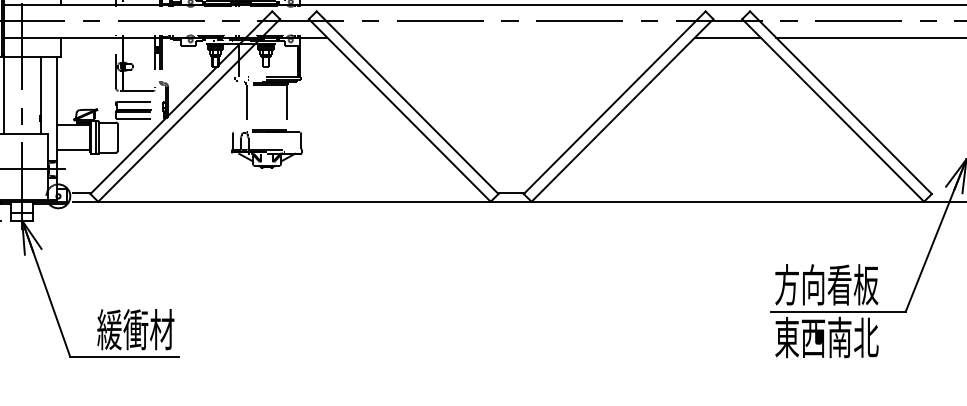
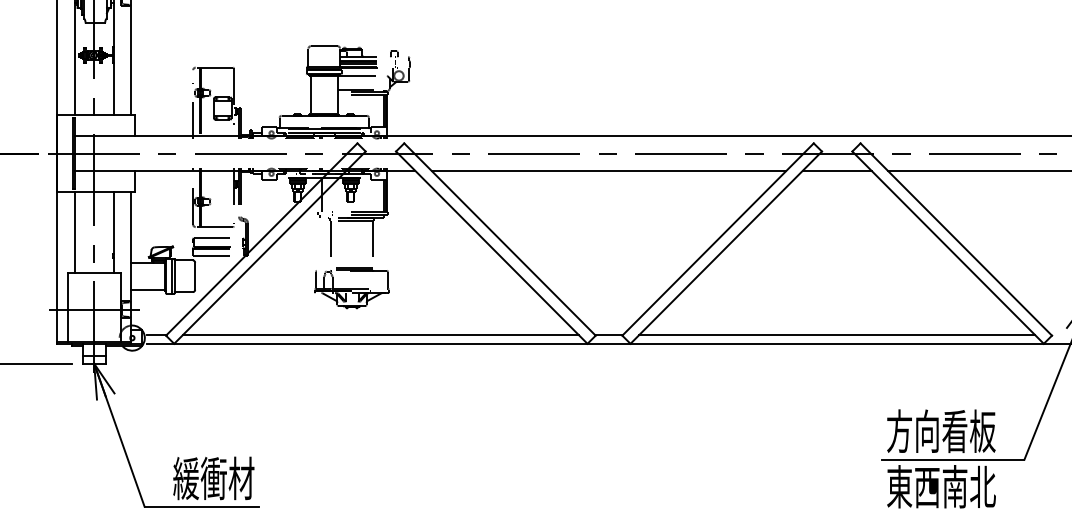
line: (510, 37) -> (608, 170), added
line: (294, 192) -> (380, 334), added
line: (727, 192) -> (836, 334), added

